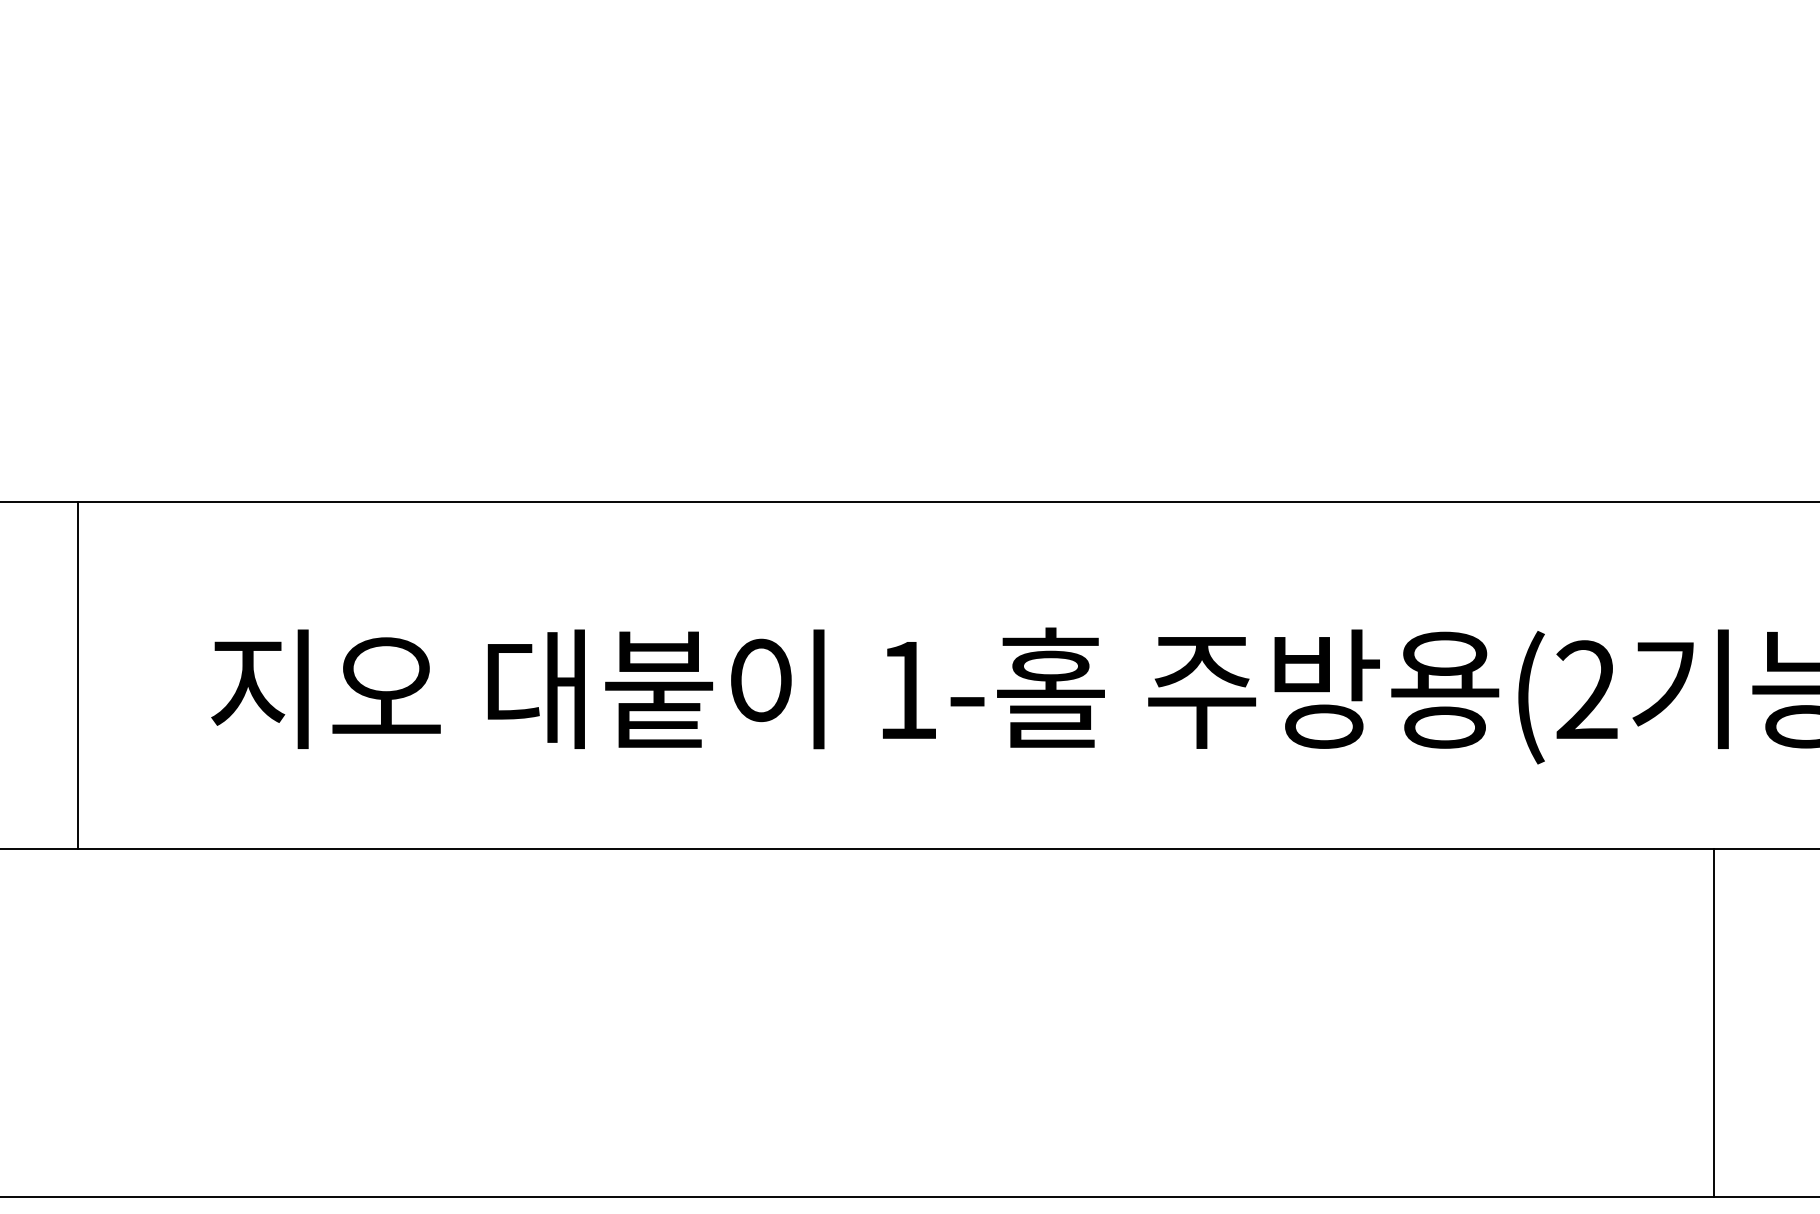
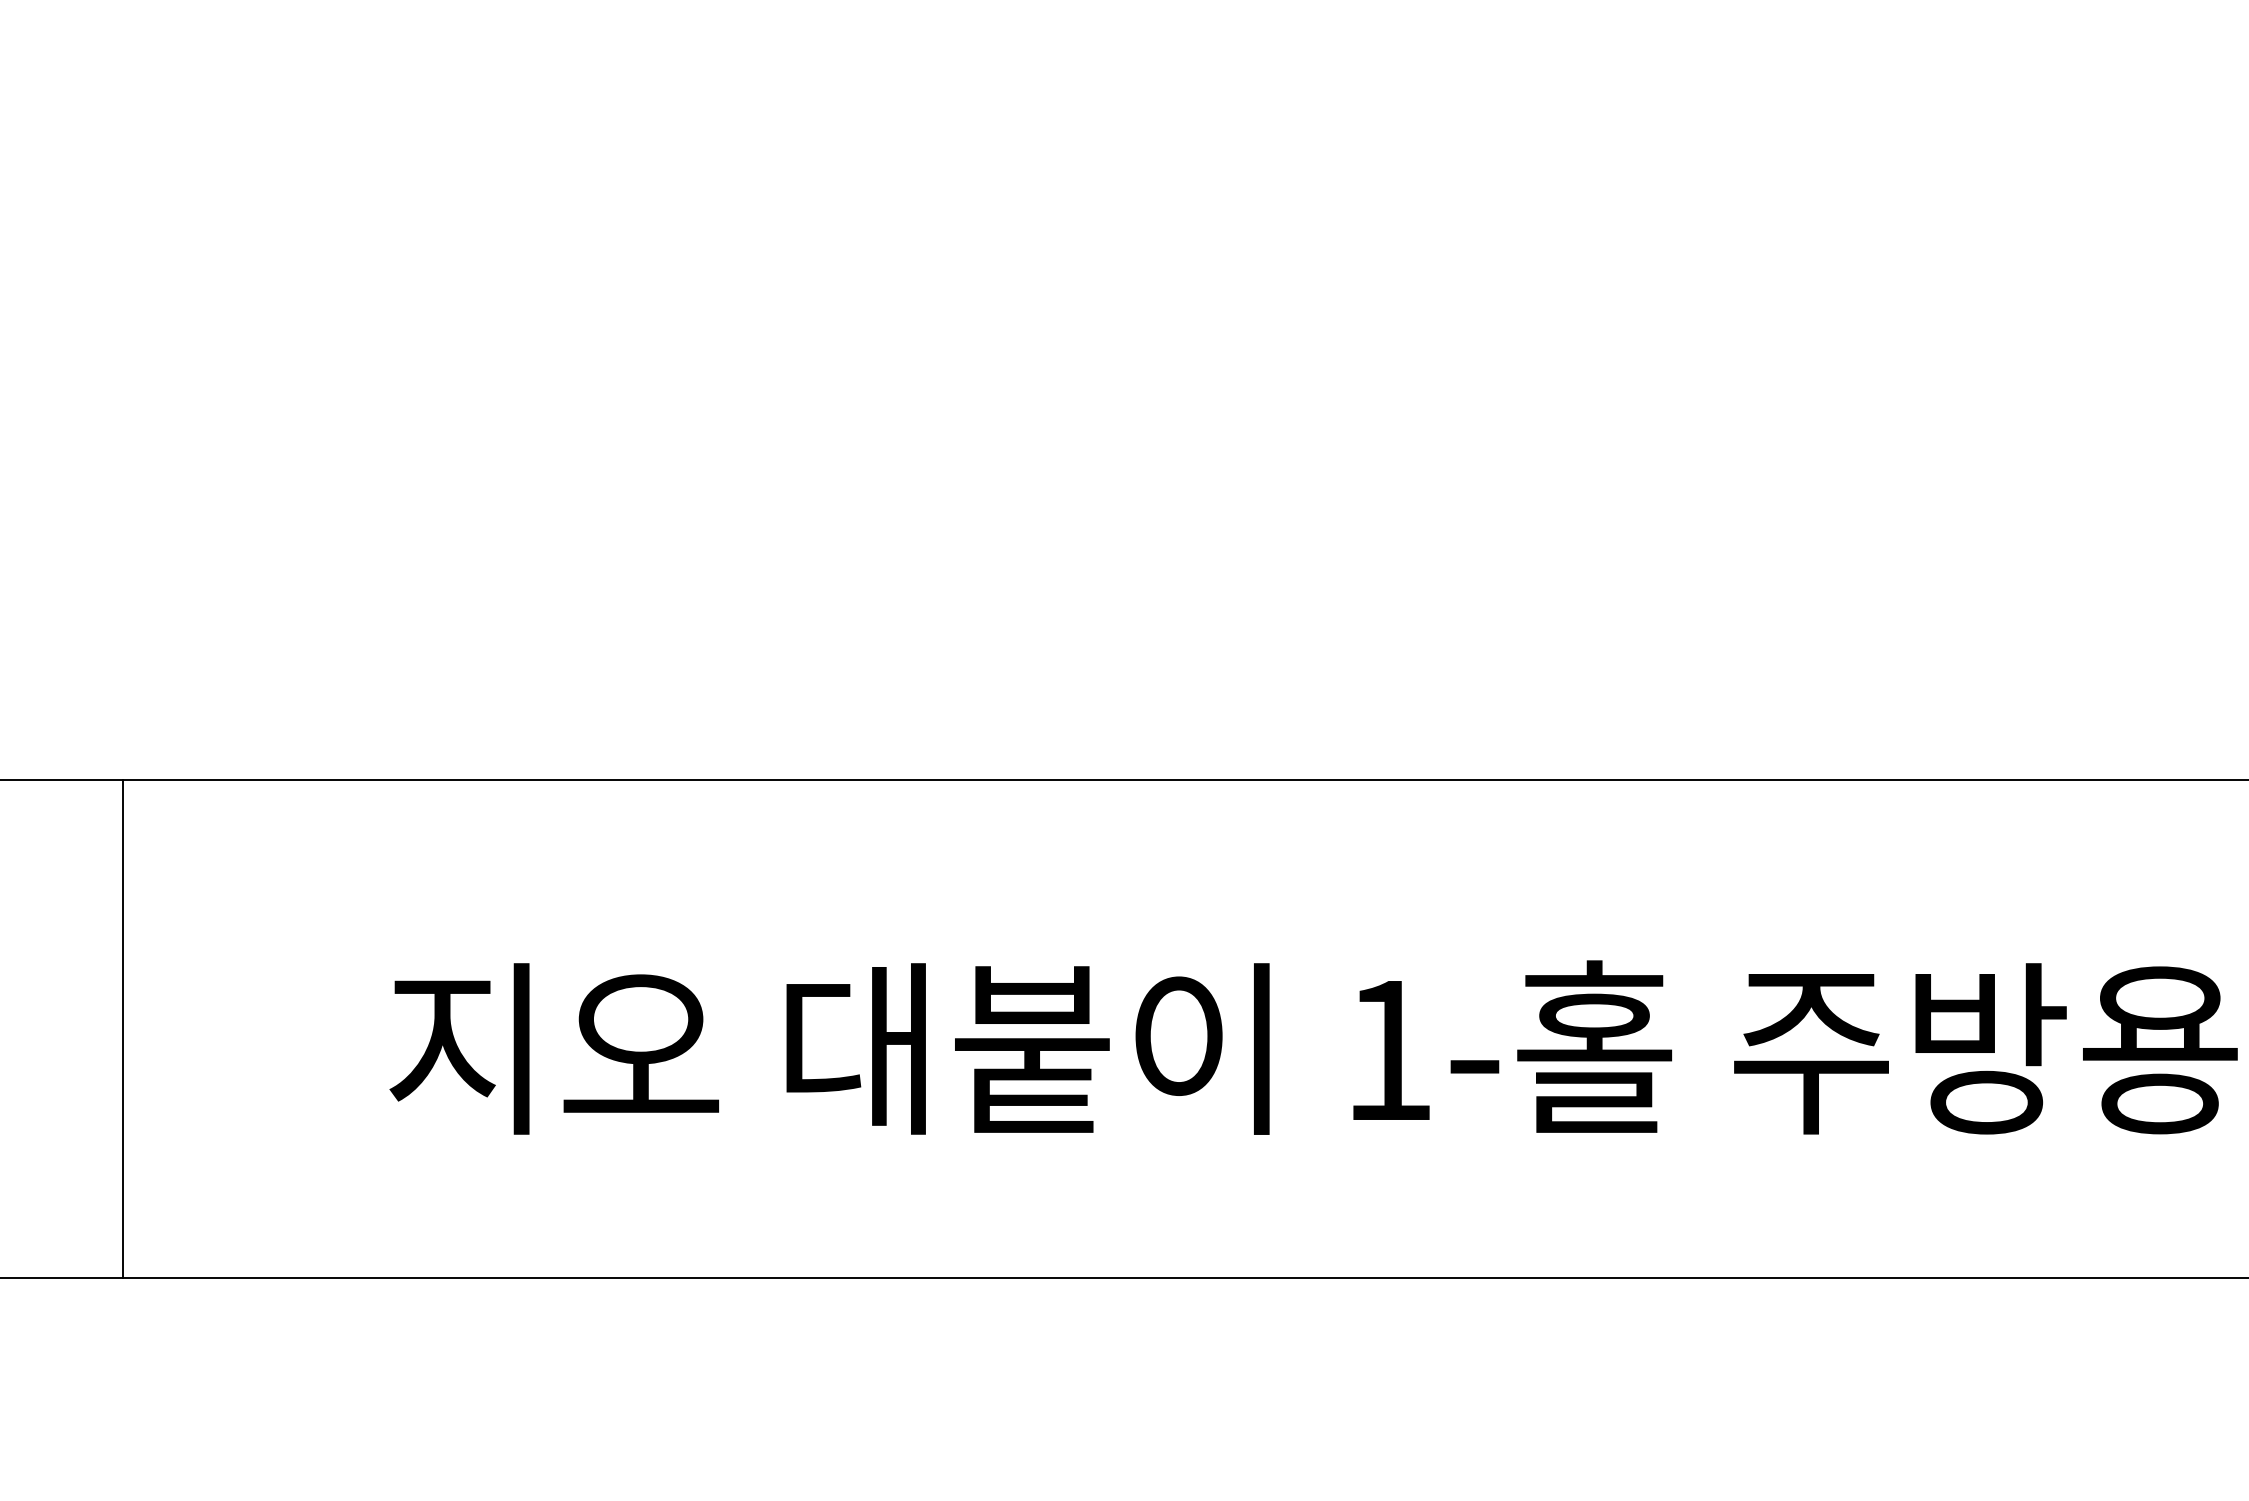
line: (78, 675) -> (123, 1029), moved

